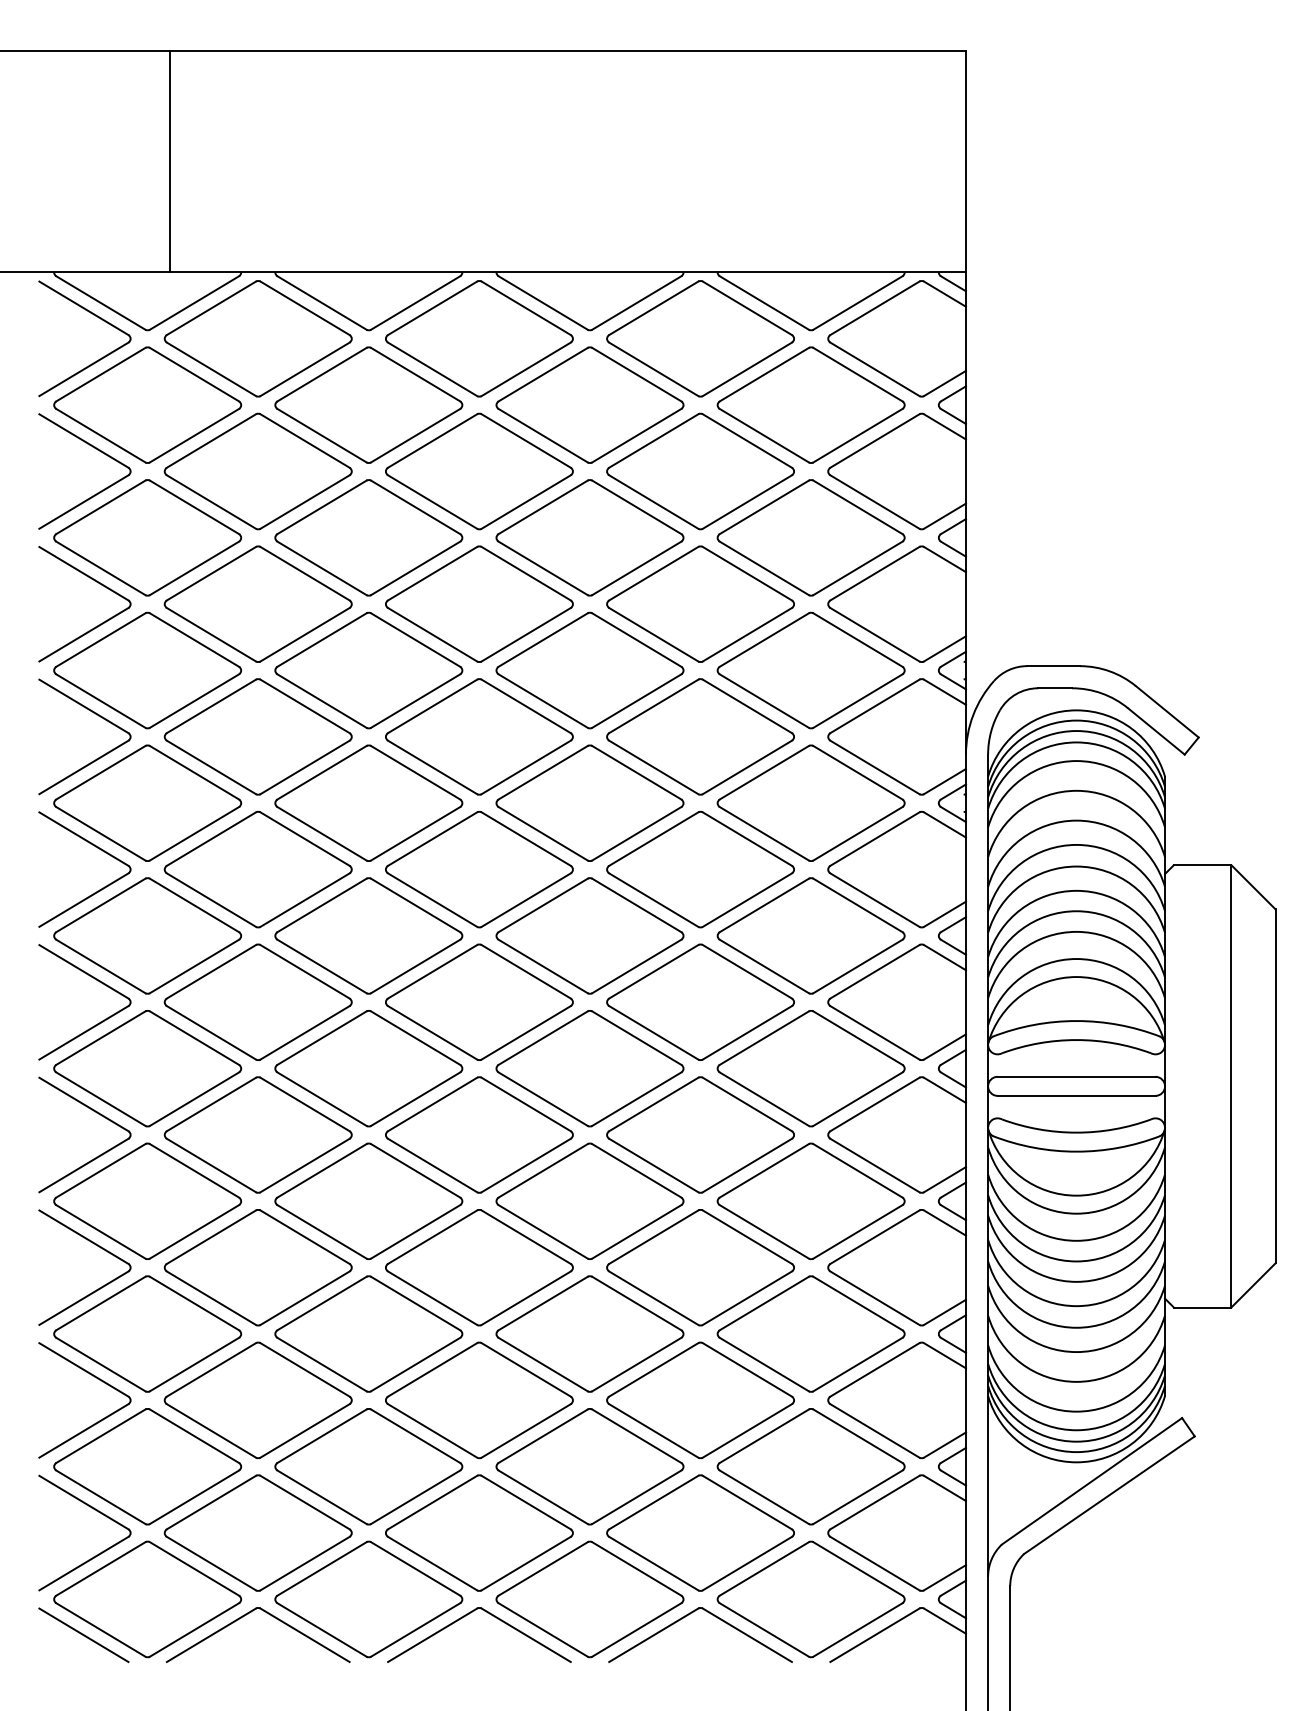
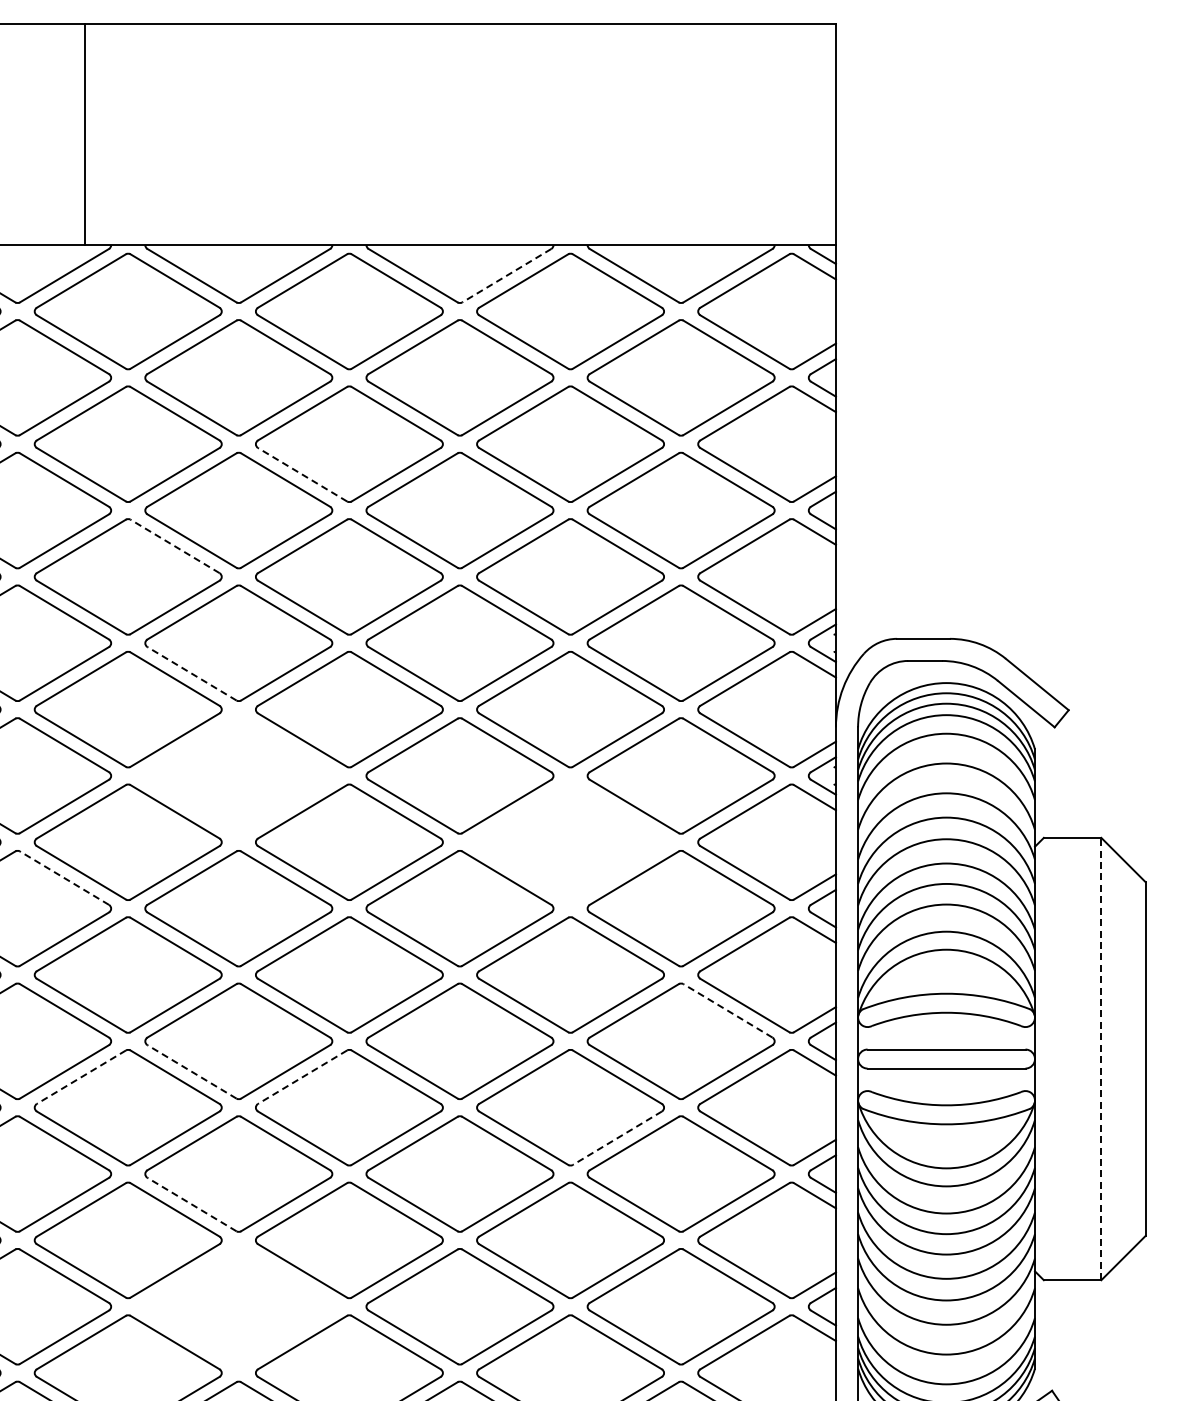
line: (169, 161) -> (84, 134), moved
line: (636, 303) -> (506, 276), solid -> dashed
line: (432, 502) -> (302, 475), solid -> dashed
line: (305, 573) -> (175, 546), solid -> dashed
line: (322, 701) -> (192, 674), solid -> dashed
part: (368, 802) -> (238, 775), removed
part: (700, 869) -> (570, 842), removed
line: (194, 905) -> (64, 878), solid -> dashed
line: (857, 1038) -> (727, 1011), solid -> dashed
line: (1231, 1085) -> (1101, 1058), solid -> dashed
line: (322, 1099) -> (192, 1072), solid -> dashed
line: (211, 1104) -> (81, 1077), solid -> dashed
line: (432, 1104) -> (302, 1077), solid -> dashed
line: (747, 1165) -> (617, 1138), solid -> dashed
line: (322, 1231) -> (192, 1204), solid -> dashed
part: (368, 1333) -> (238, 1306), removed

